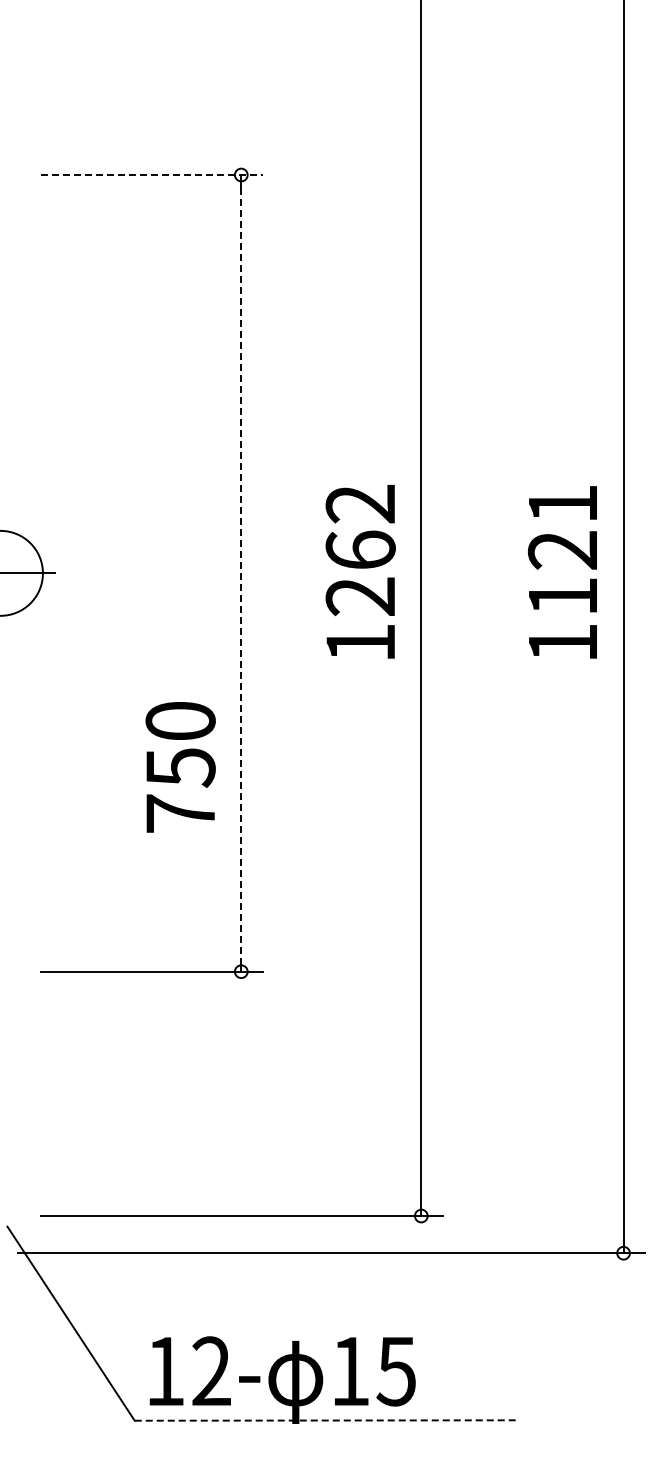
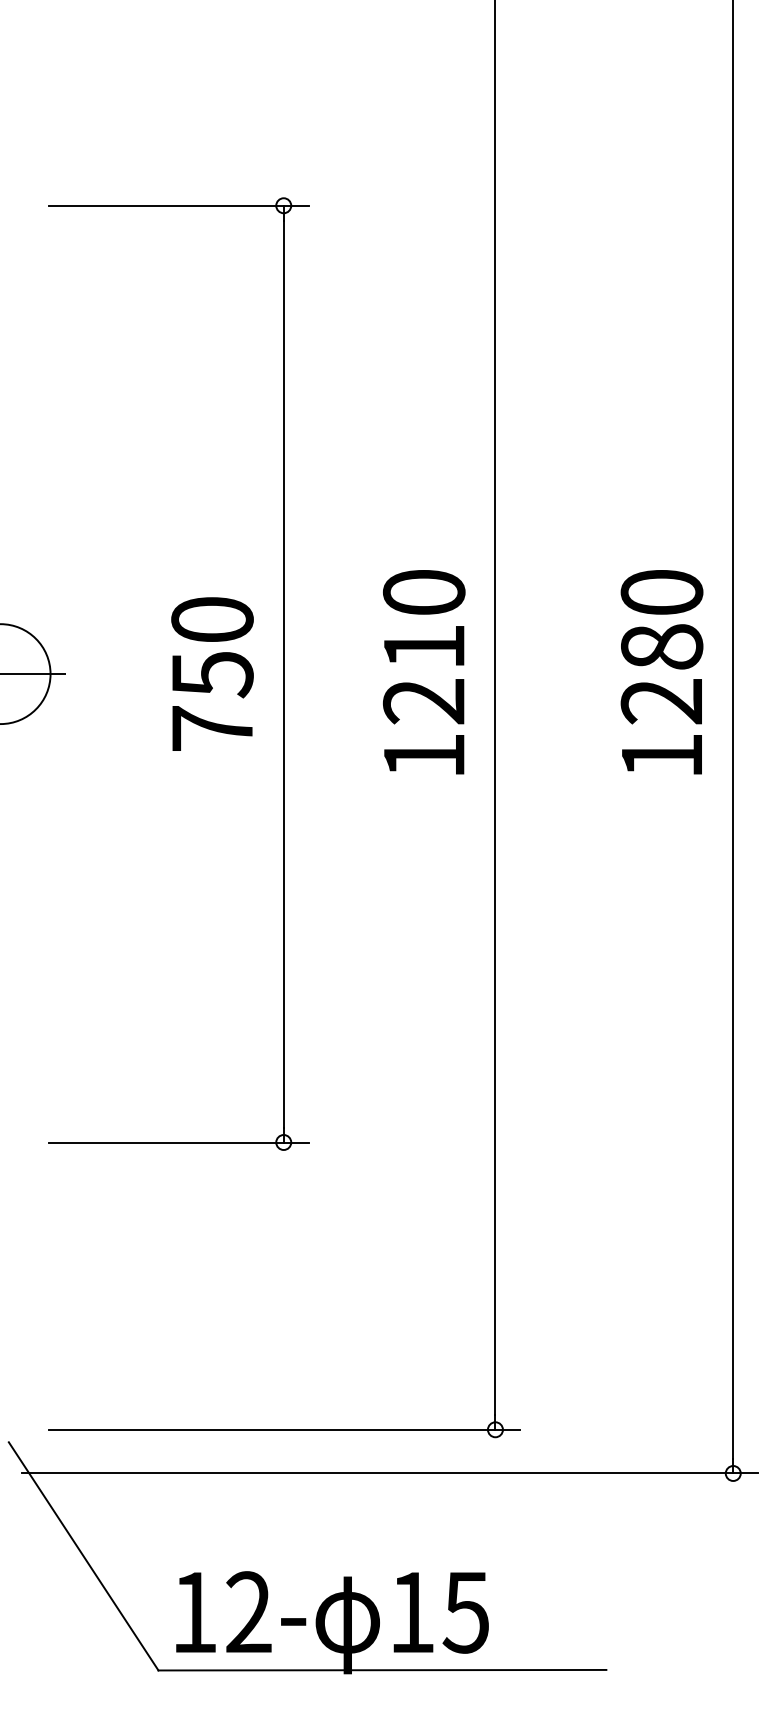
line: (151, 175) -> (178, 206), dashed -> solid
text: (360, 526) -> (423, 619), 1262 -> 1210
text: (562, 550) -> (661, 647), 1121 -> 1280
line: (241, 573) -> (284, 674), dashed -> solid
text: (180, 767) -> (212, 674), moved
line: (325, 1420) -> (382, 1670), dashed -> solid

